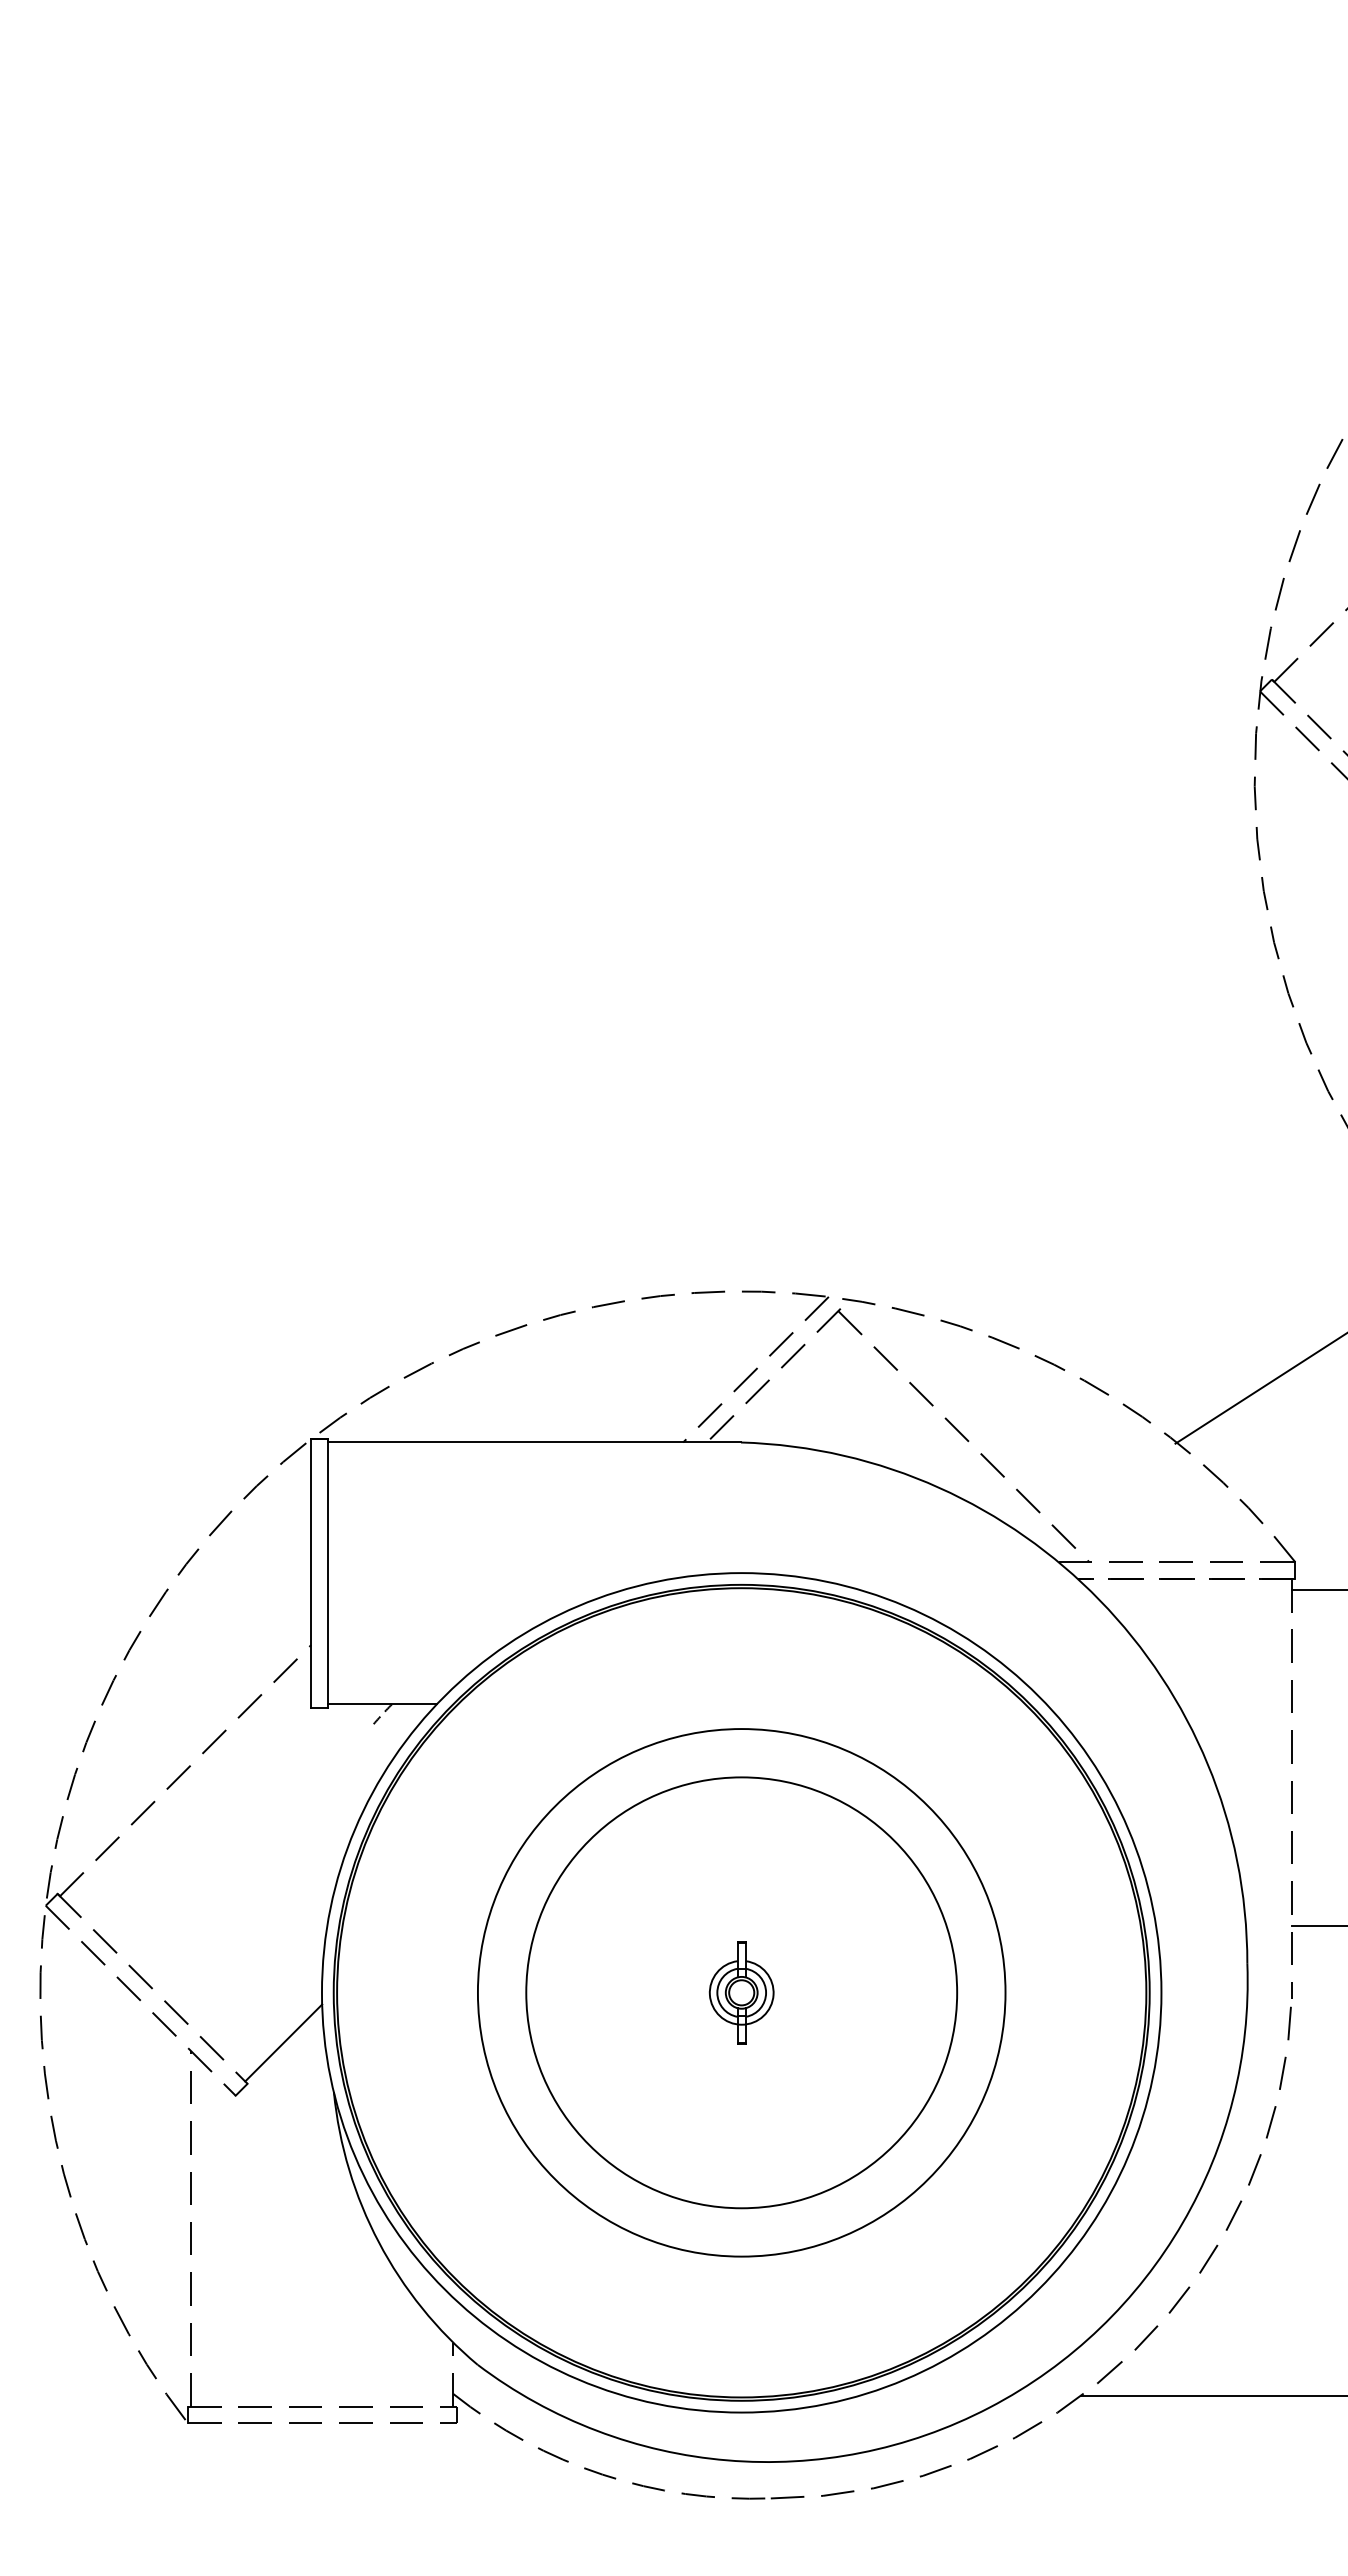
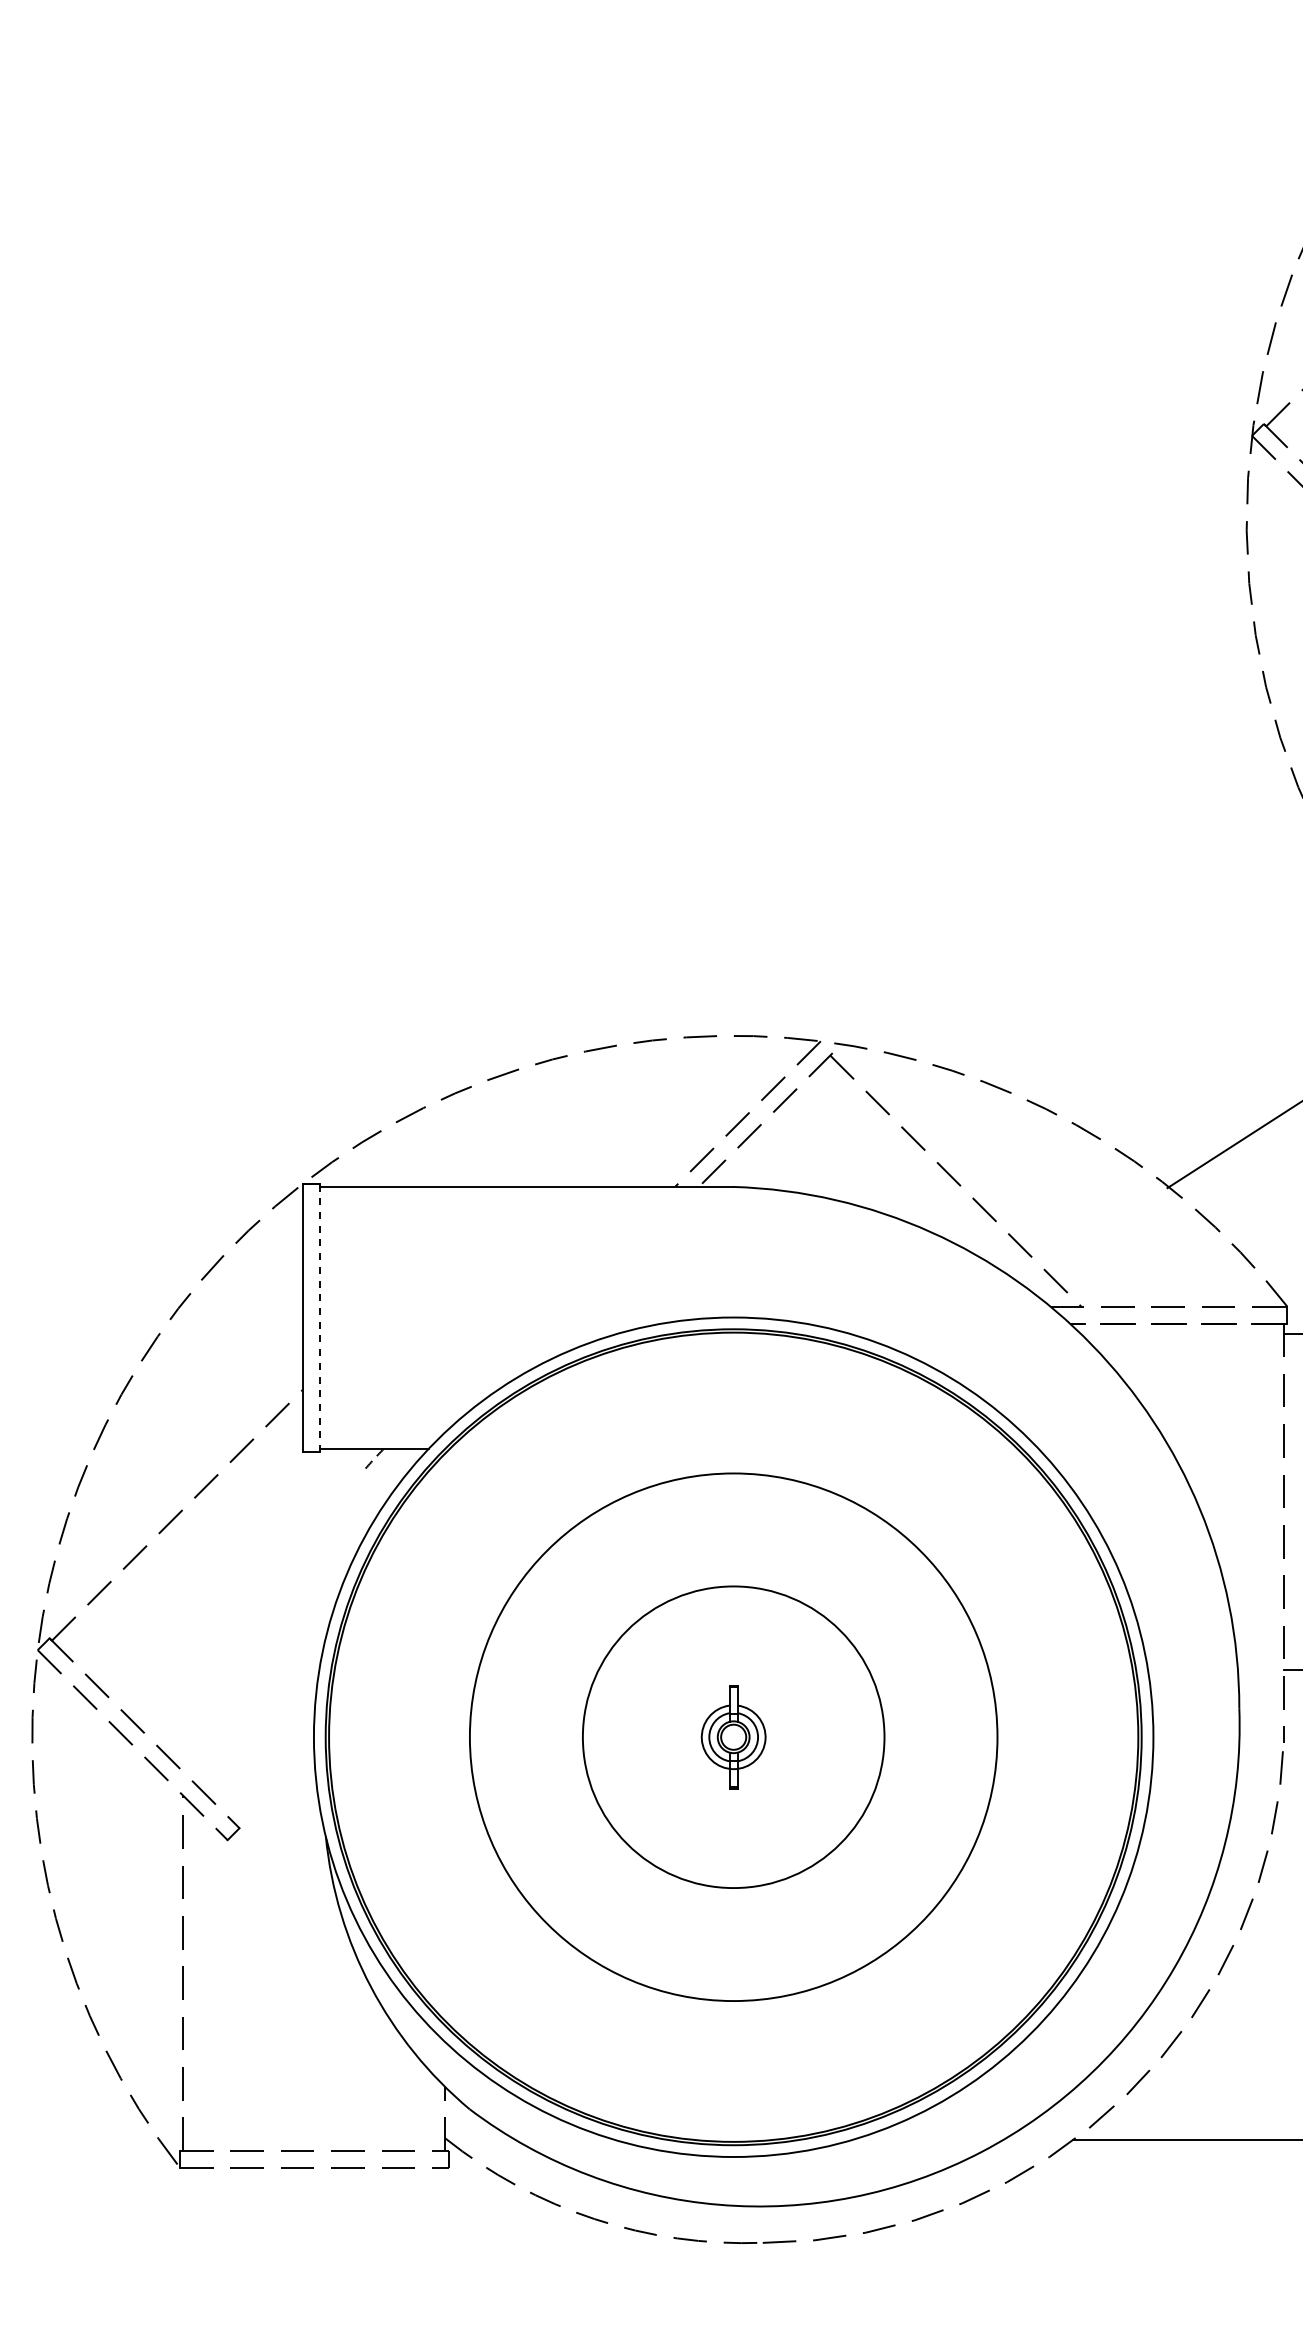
line: (327, 1572) -> (319, 1316), solid -> dashed
circle: (741, 1992) -> (733, 1736), size x0.7
line: (283, 2042) -> (275, 1786), removed

